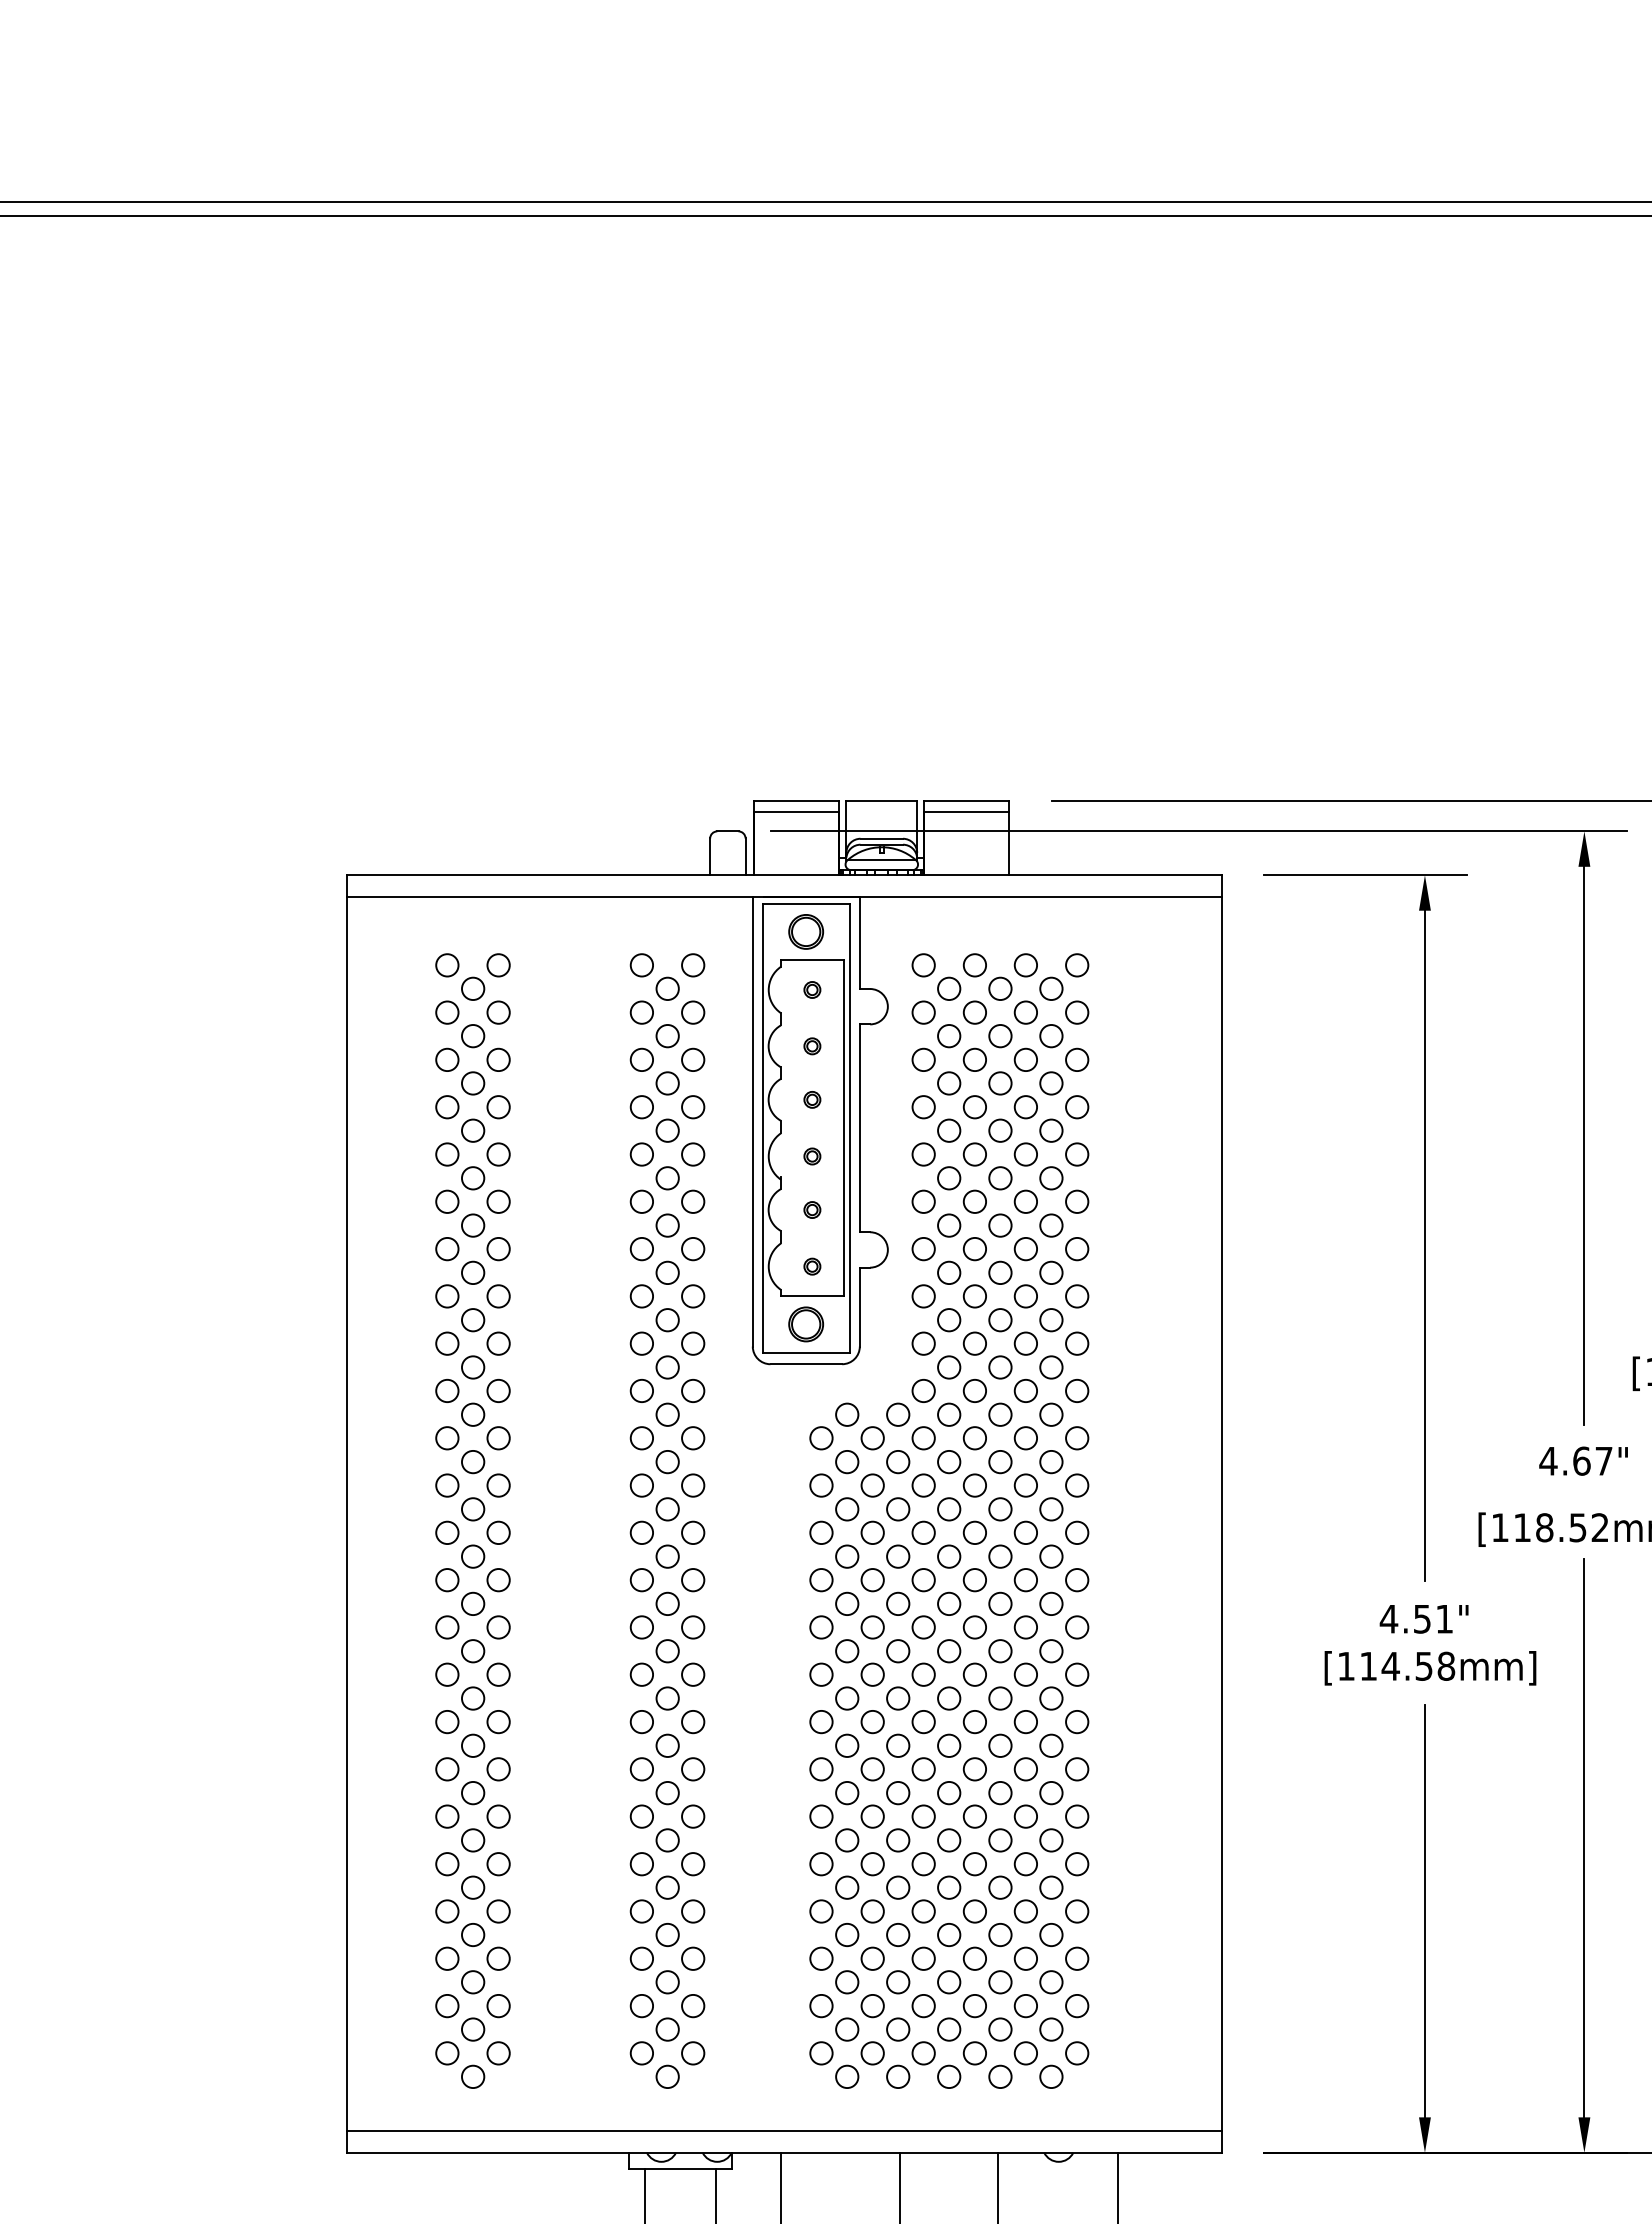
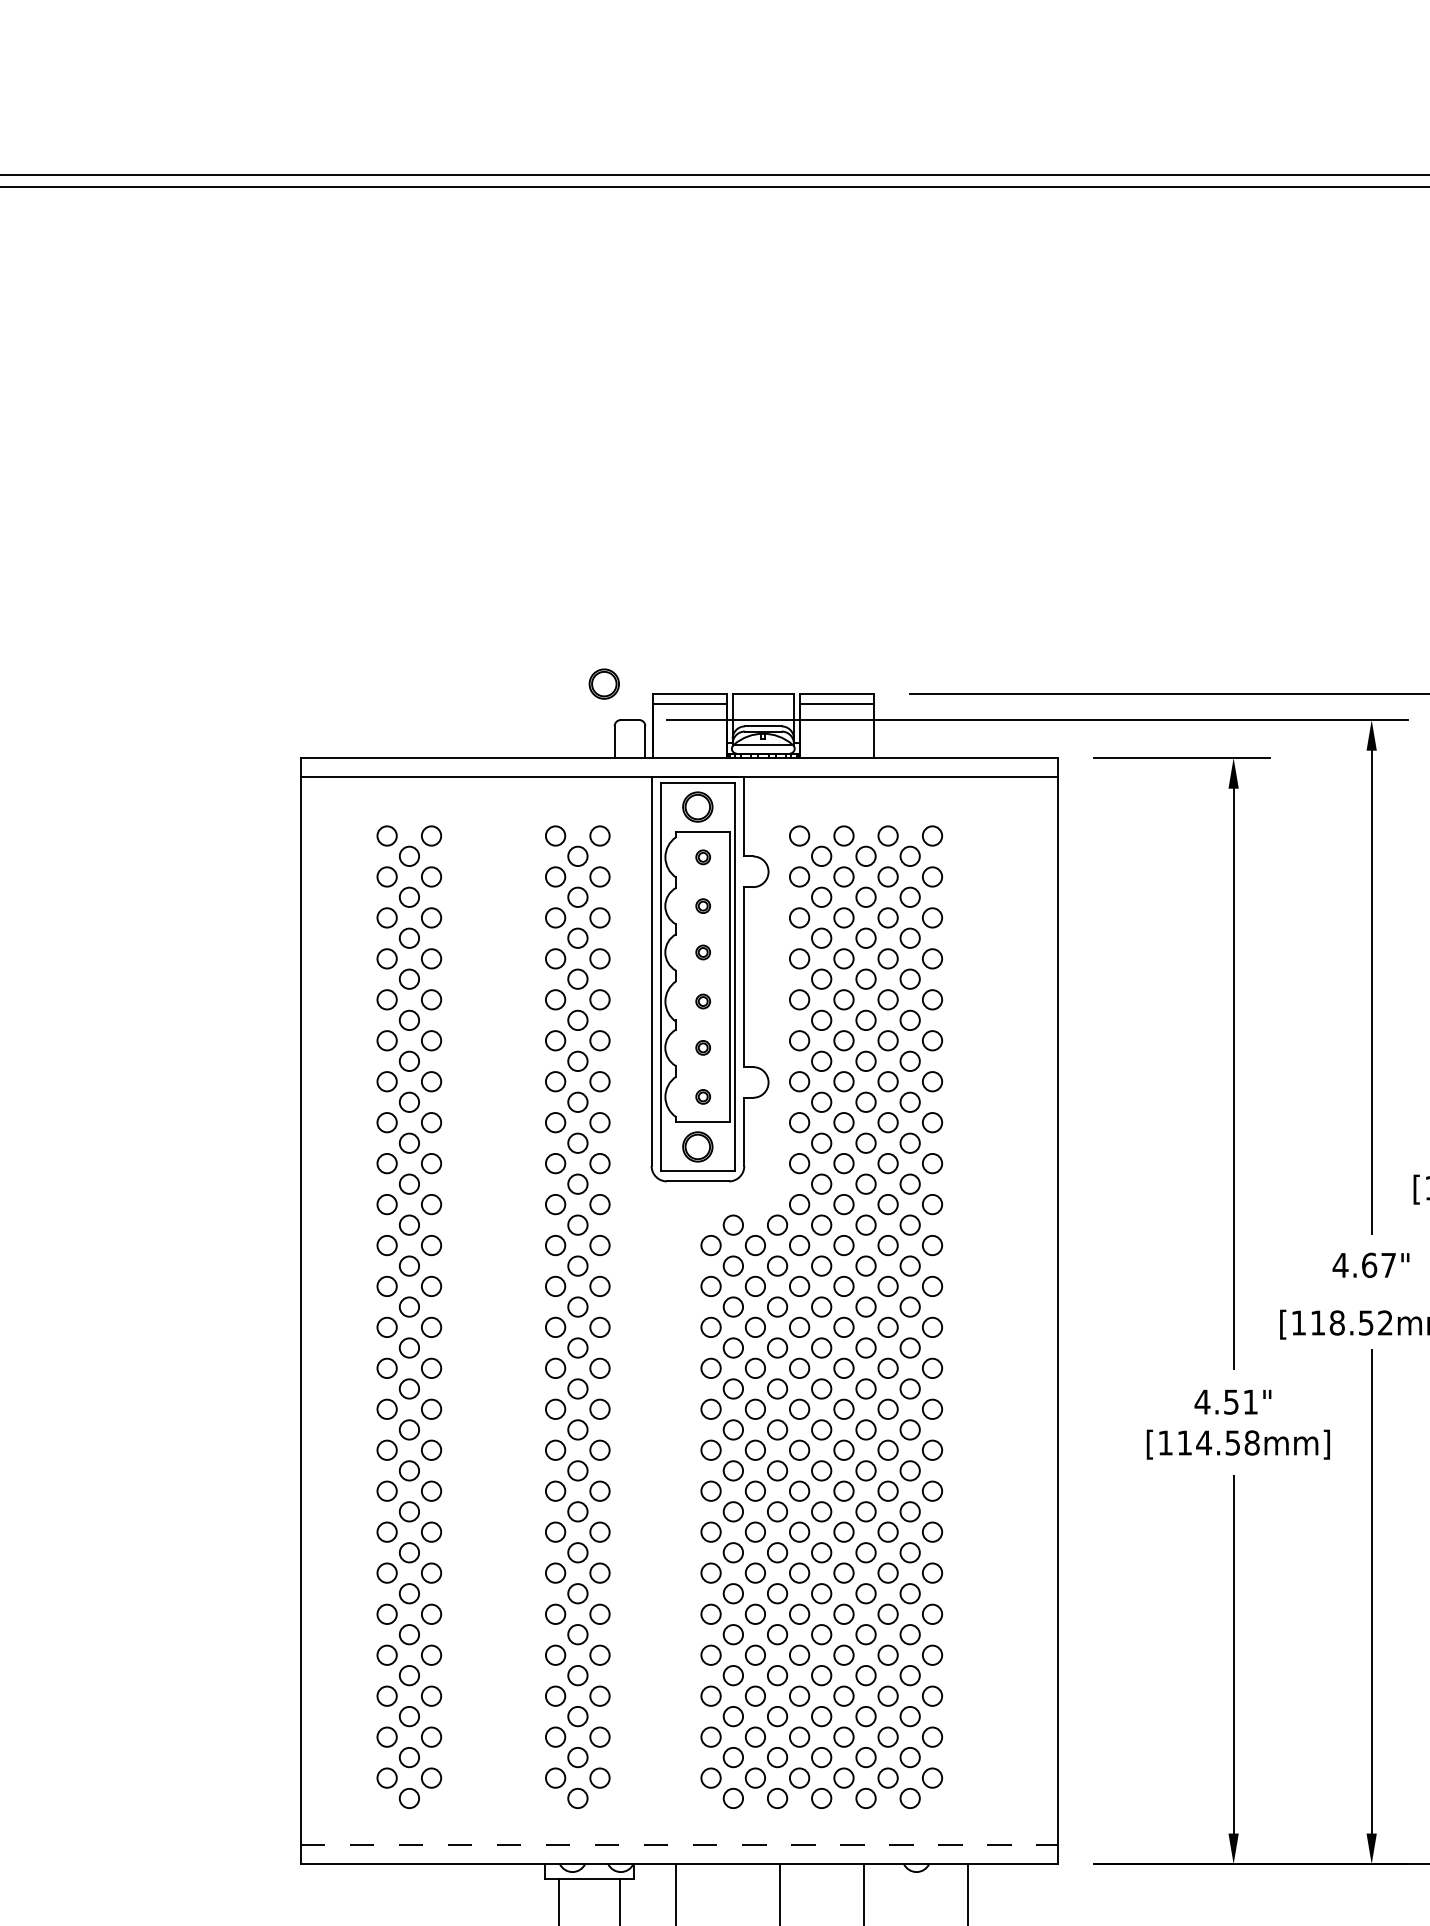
part: (697, 789) -> (603, 683), added
line: (785, 2130) -> (679, 1844), solid -> dashed

